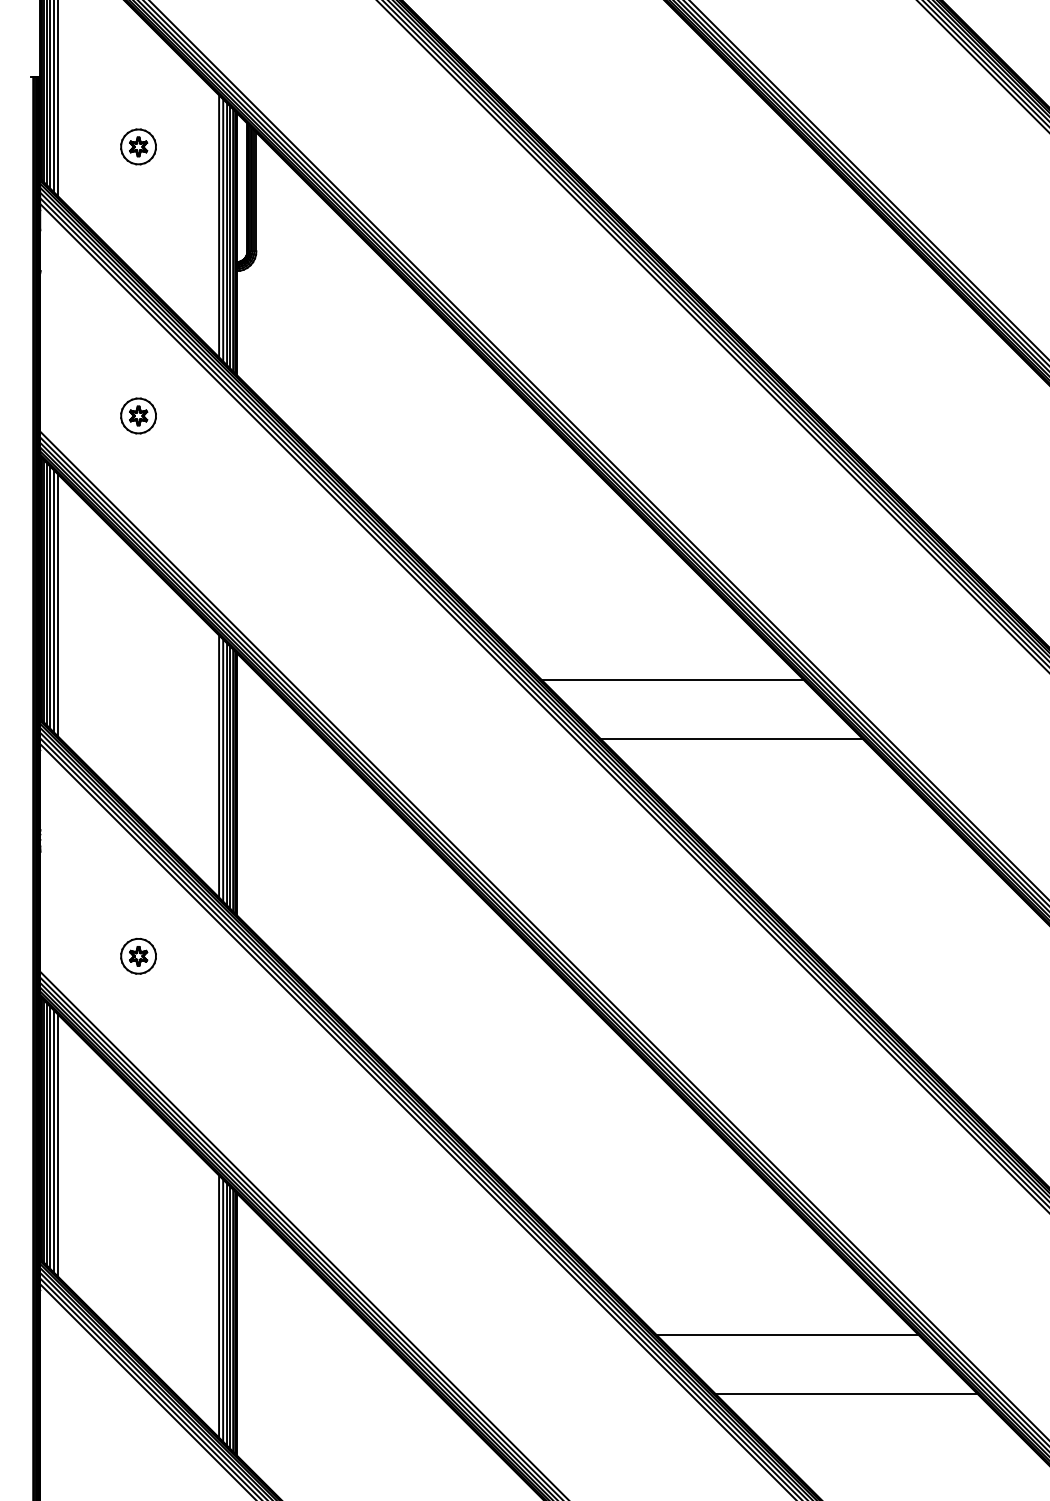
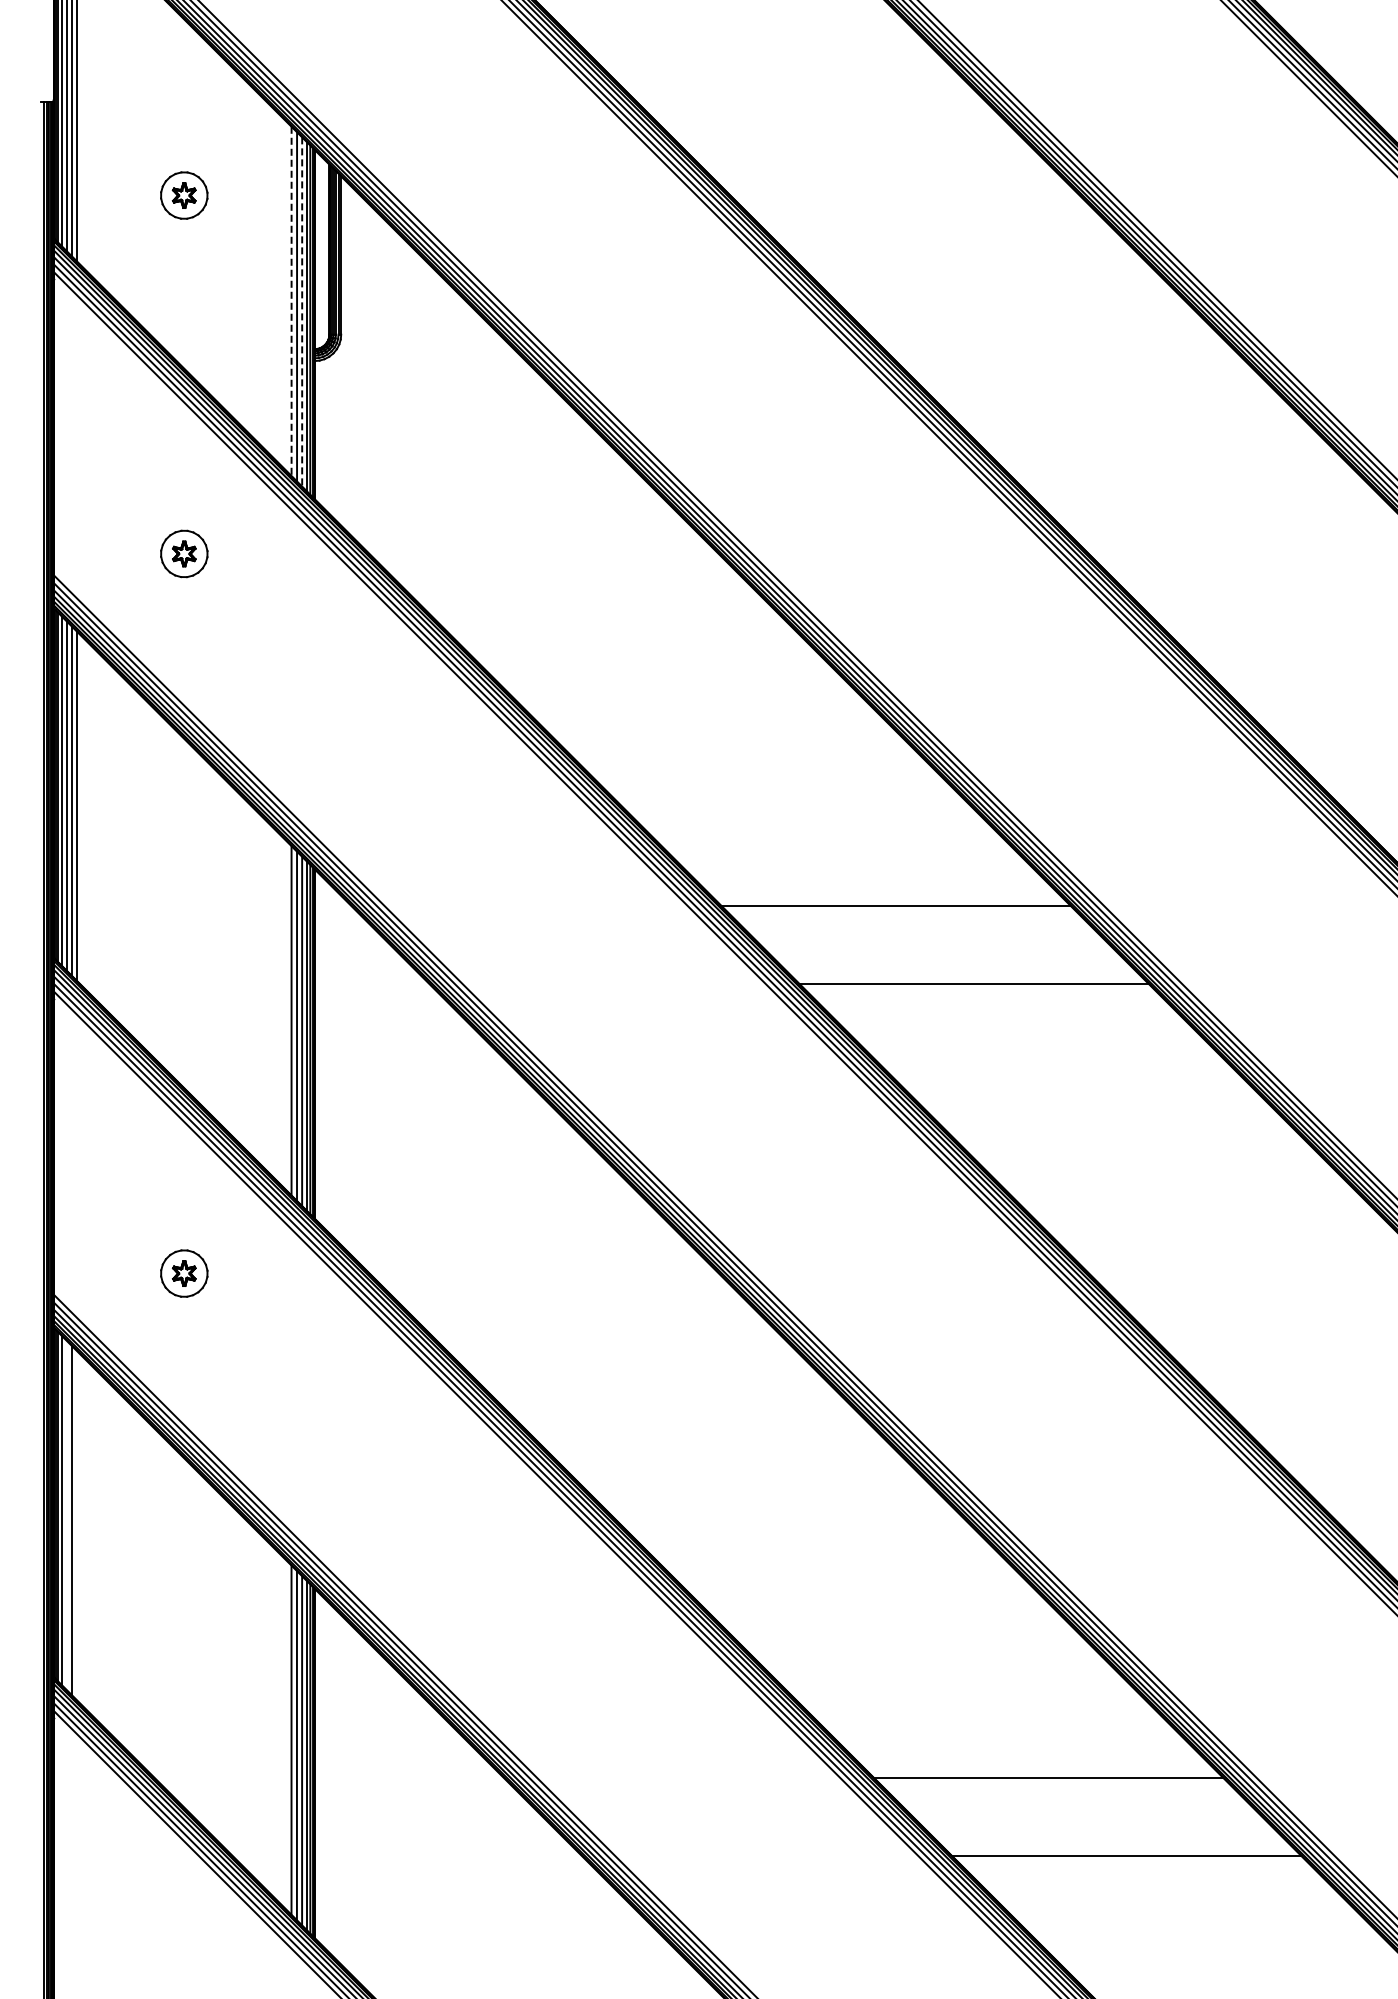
line: (219, 226) -> (291, 301), solid -> dashed
line: (227, 234) -> (302, 312), solid -> dashed
line: (50, 1137) -> (66, 1515), removed
line: (58, 1145) -> (77, 1525), removed

